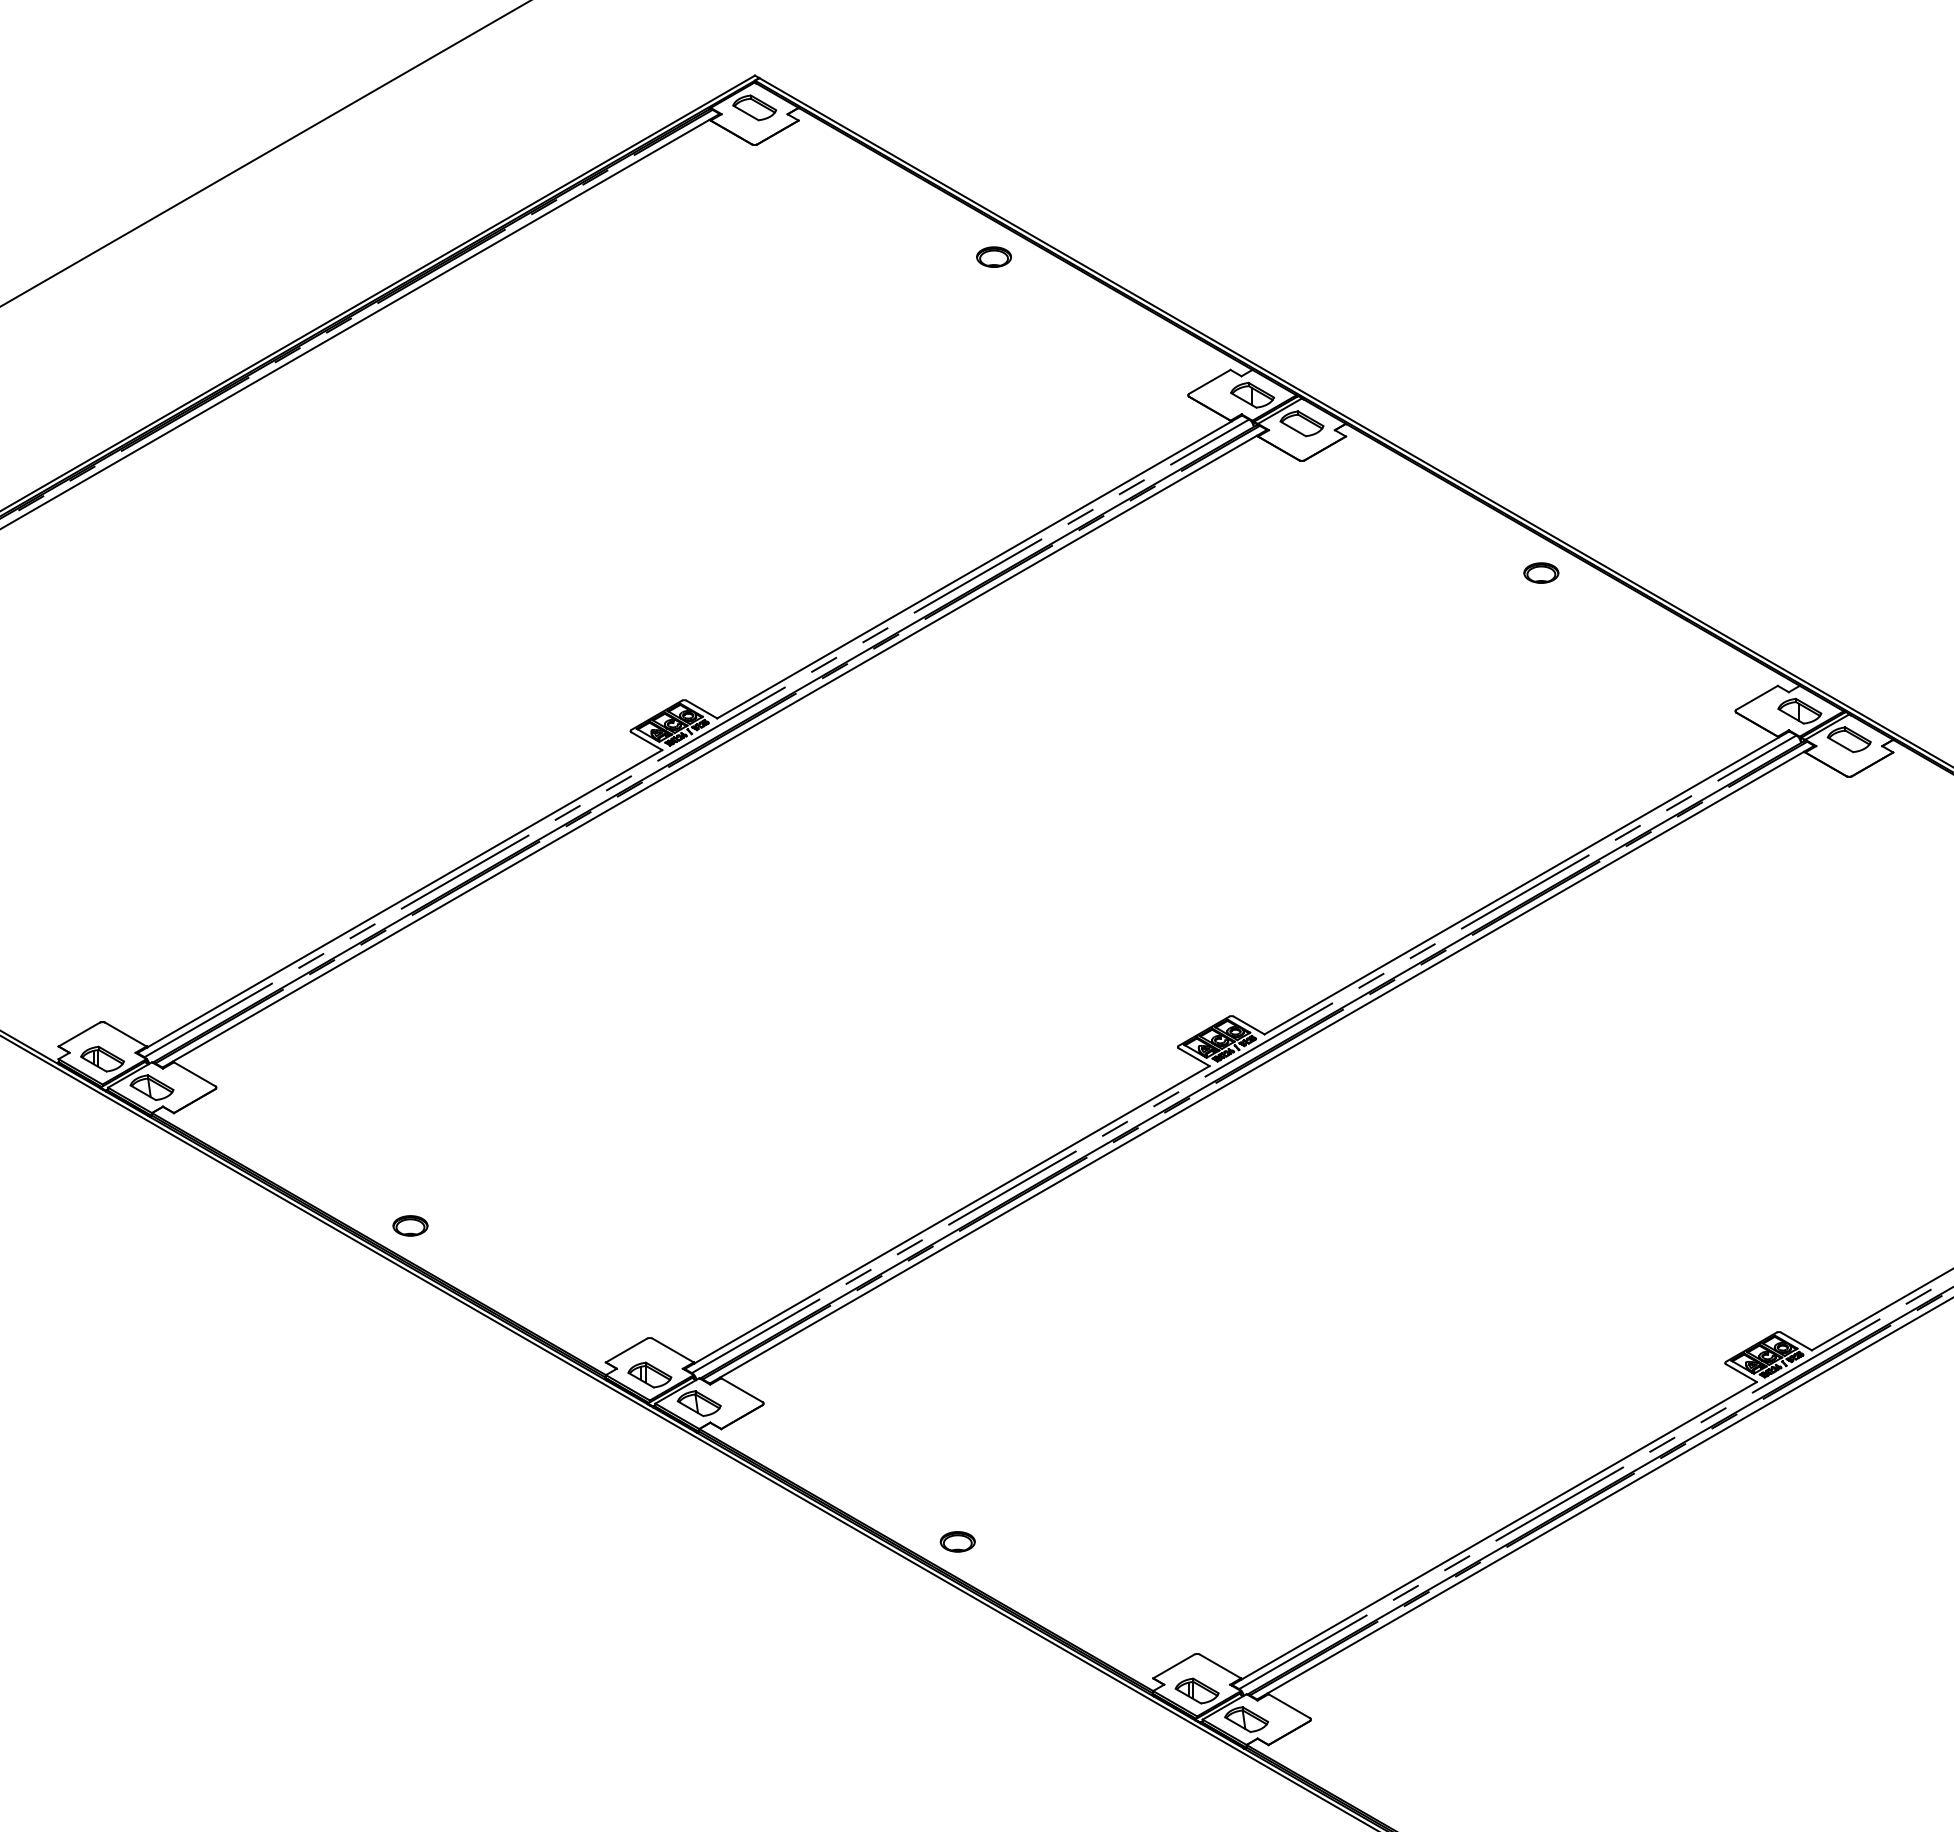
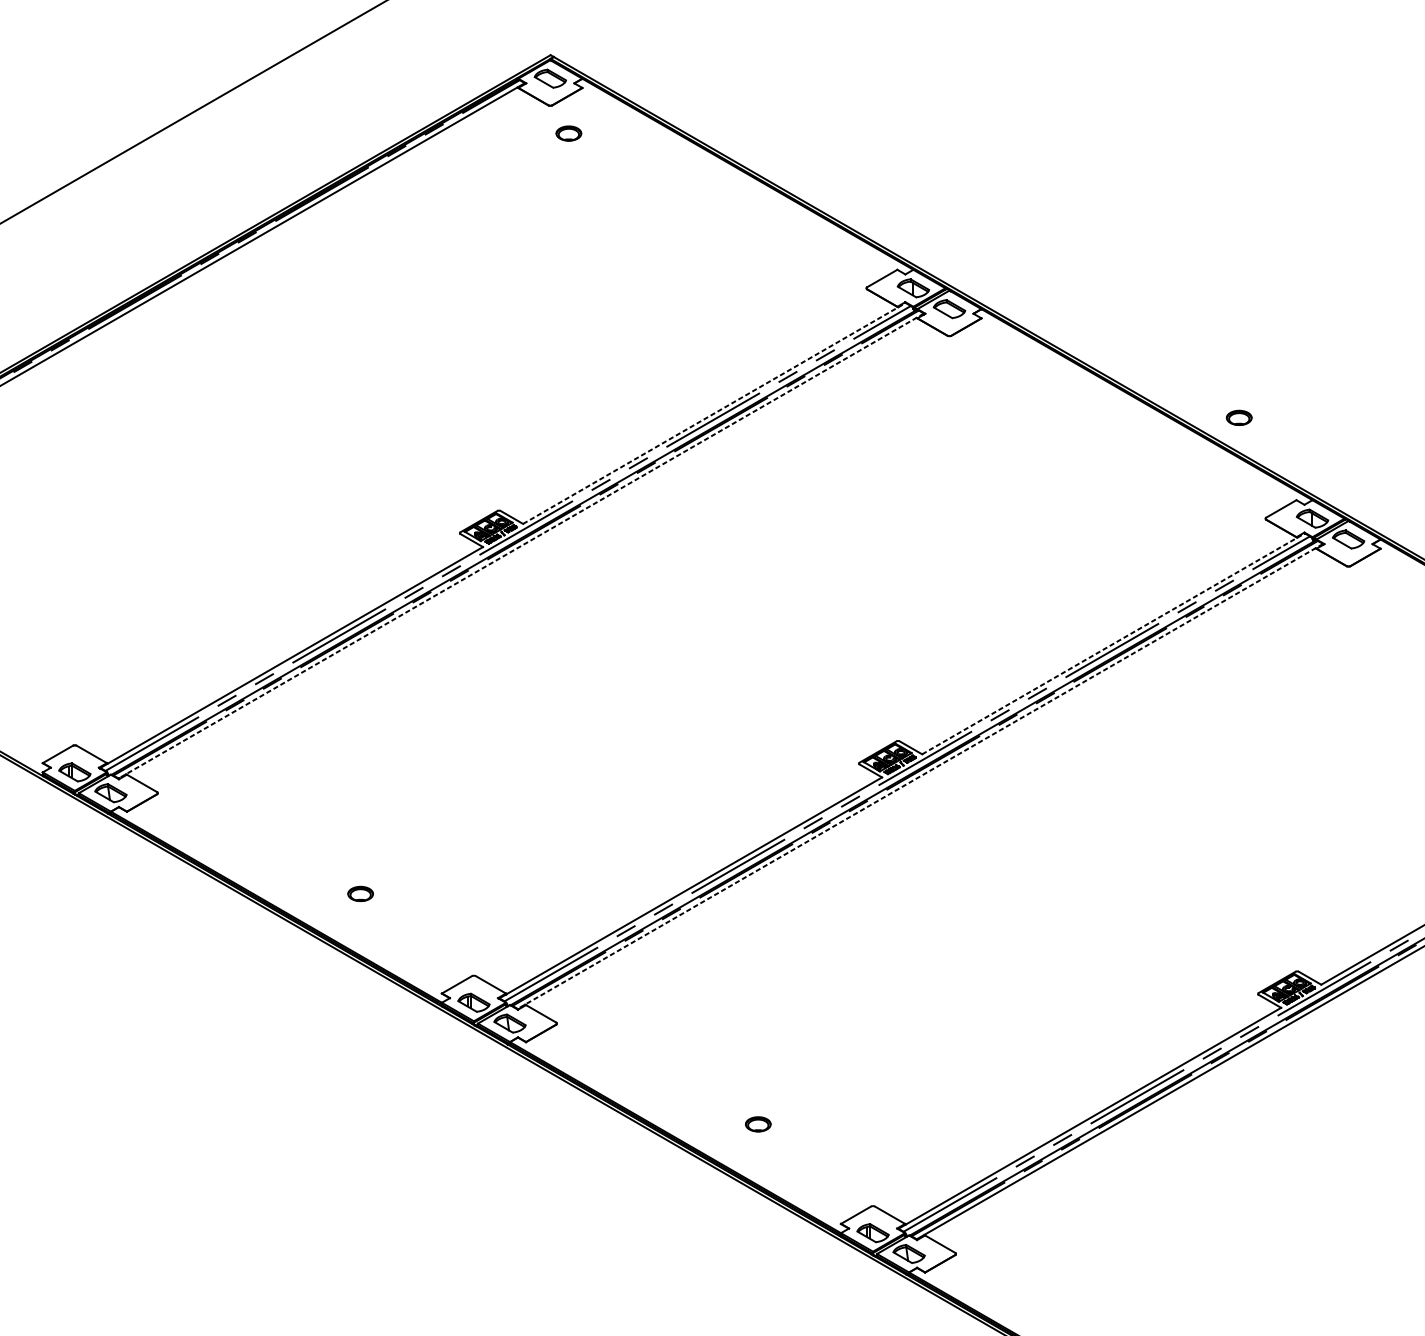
part: (993, 256) -> (568, 133), moved
line: (979, 566) -> (714, 413), solid -> dashed
part: (1541, 572) -> (1239, 417), moved
line: (714, 748) -> (521, 545), solid -> dashed
line: (1526, 882) -> (1113, 643), solid -> dashed
line: (1262, 1064) -> (920, 776), solid -> dashed
part: (410, 1225) -> (360, 893), moved
part: (957, 1541) -> (758, 1124), moved

